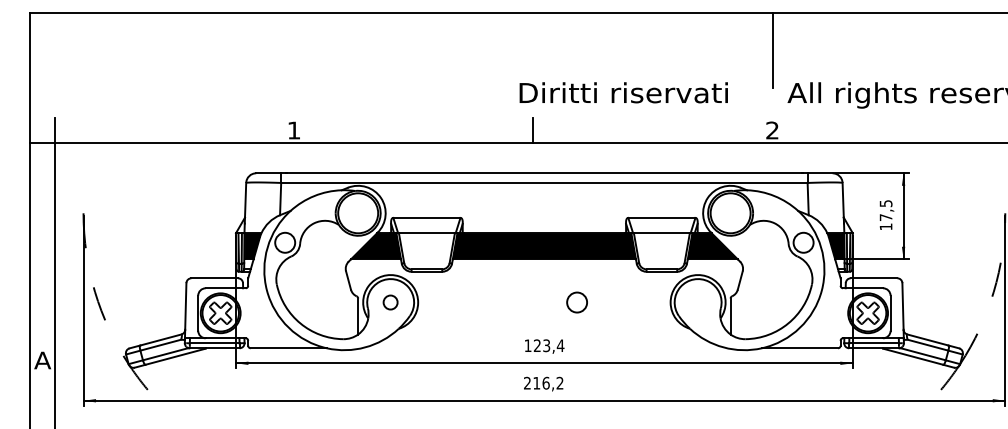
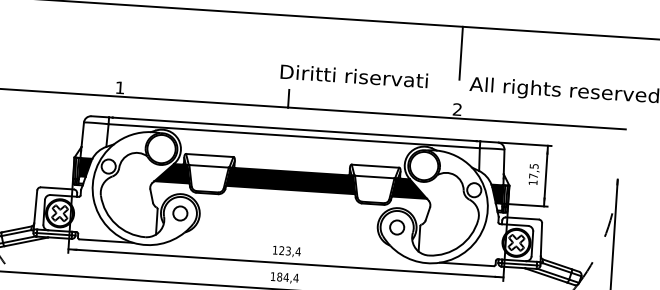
circle: (390, 302) -> (180, 213), size x1.43
circle: (576, 302) -> (396, 227), moved
text: (543, 382) -> (284, 276), 216,2 -> 184,4

